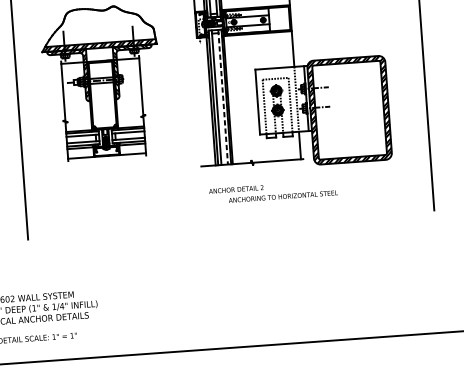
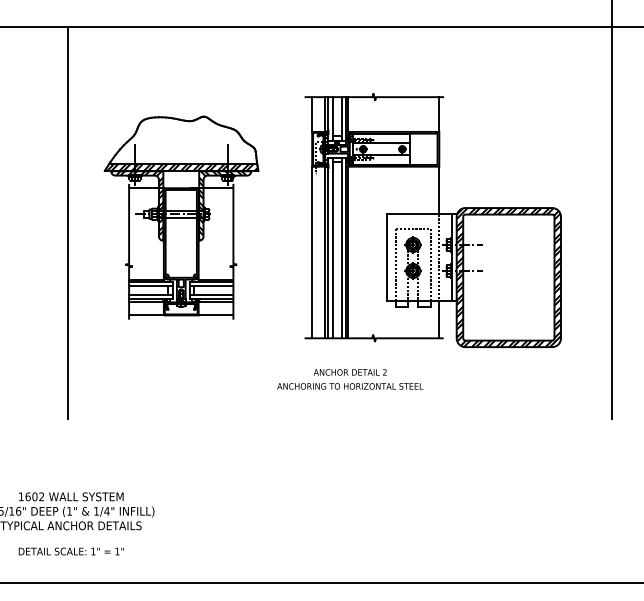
line: (223, 97) -> (341, 248), dashed -> solid
line: (201, 102) -> (312, 252), added
text: (283, 196) -> (350, 386), moved

